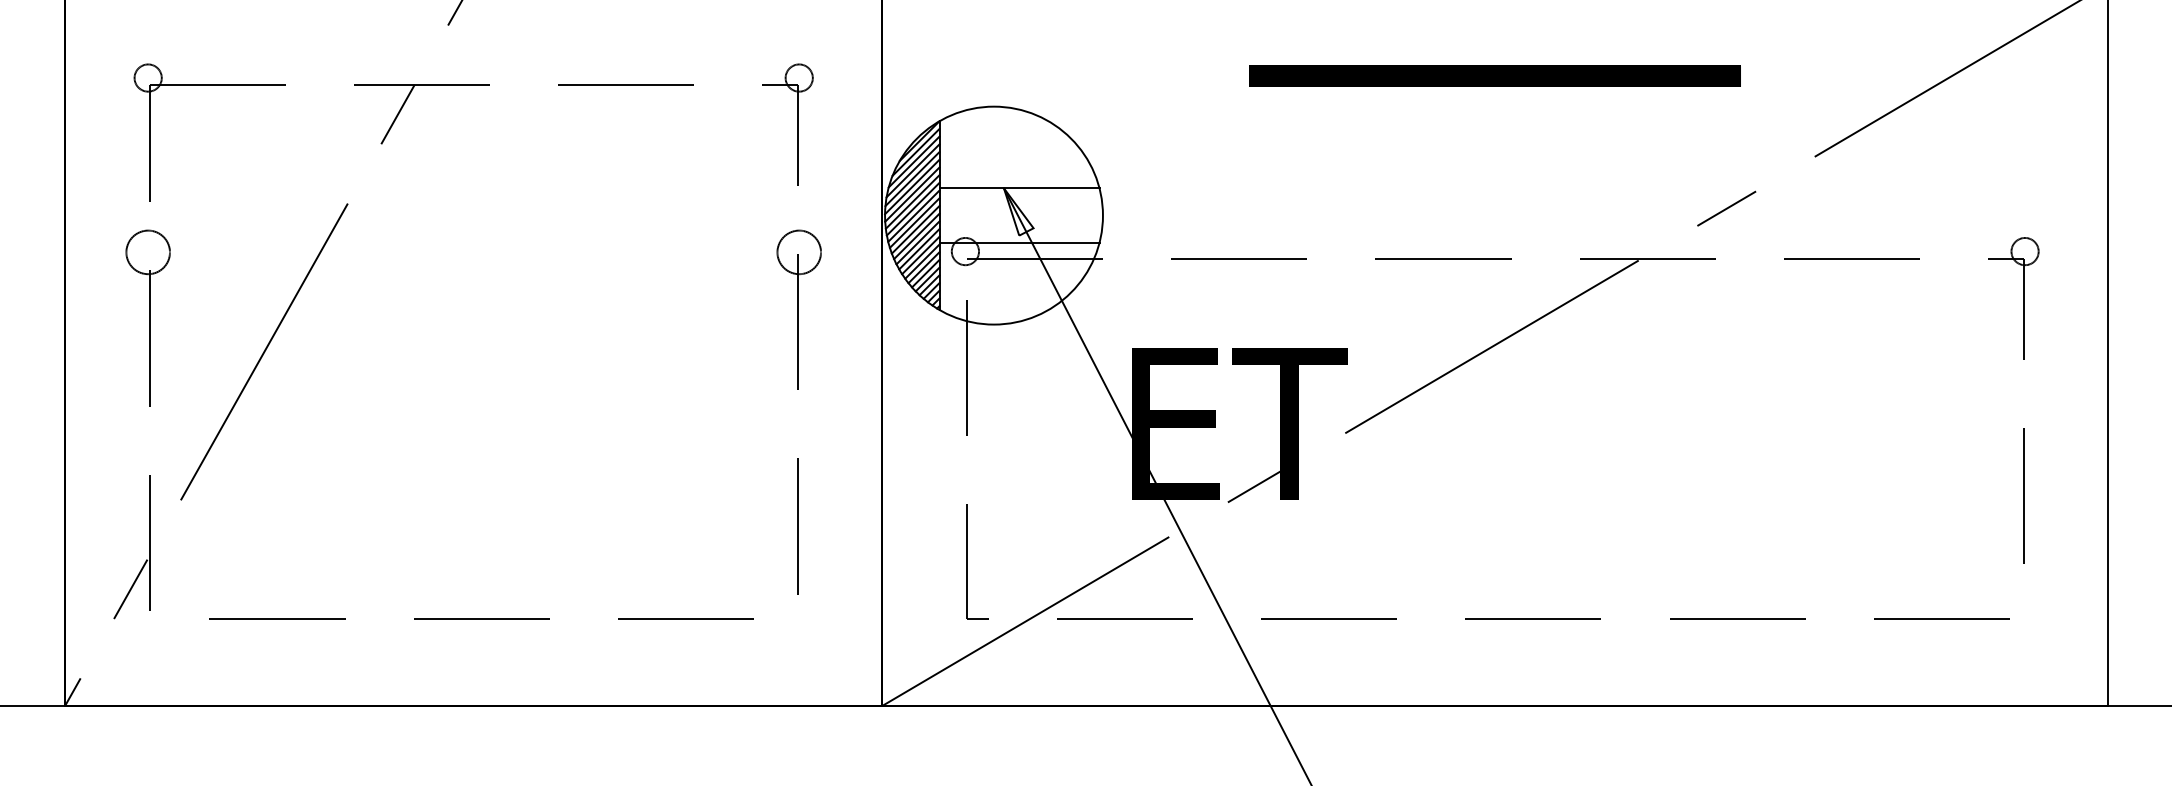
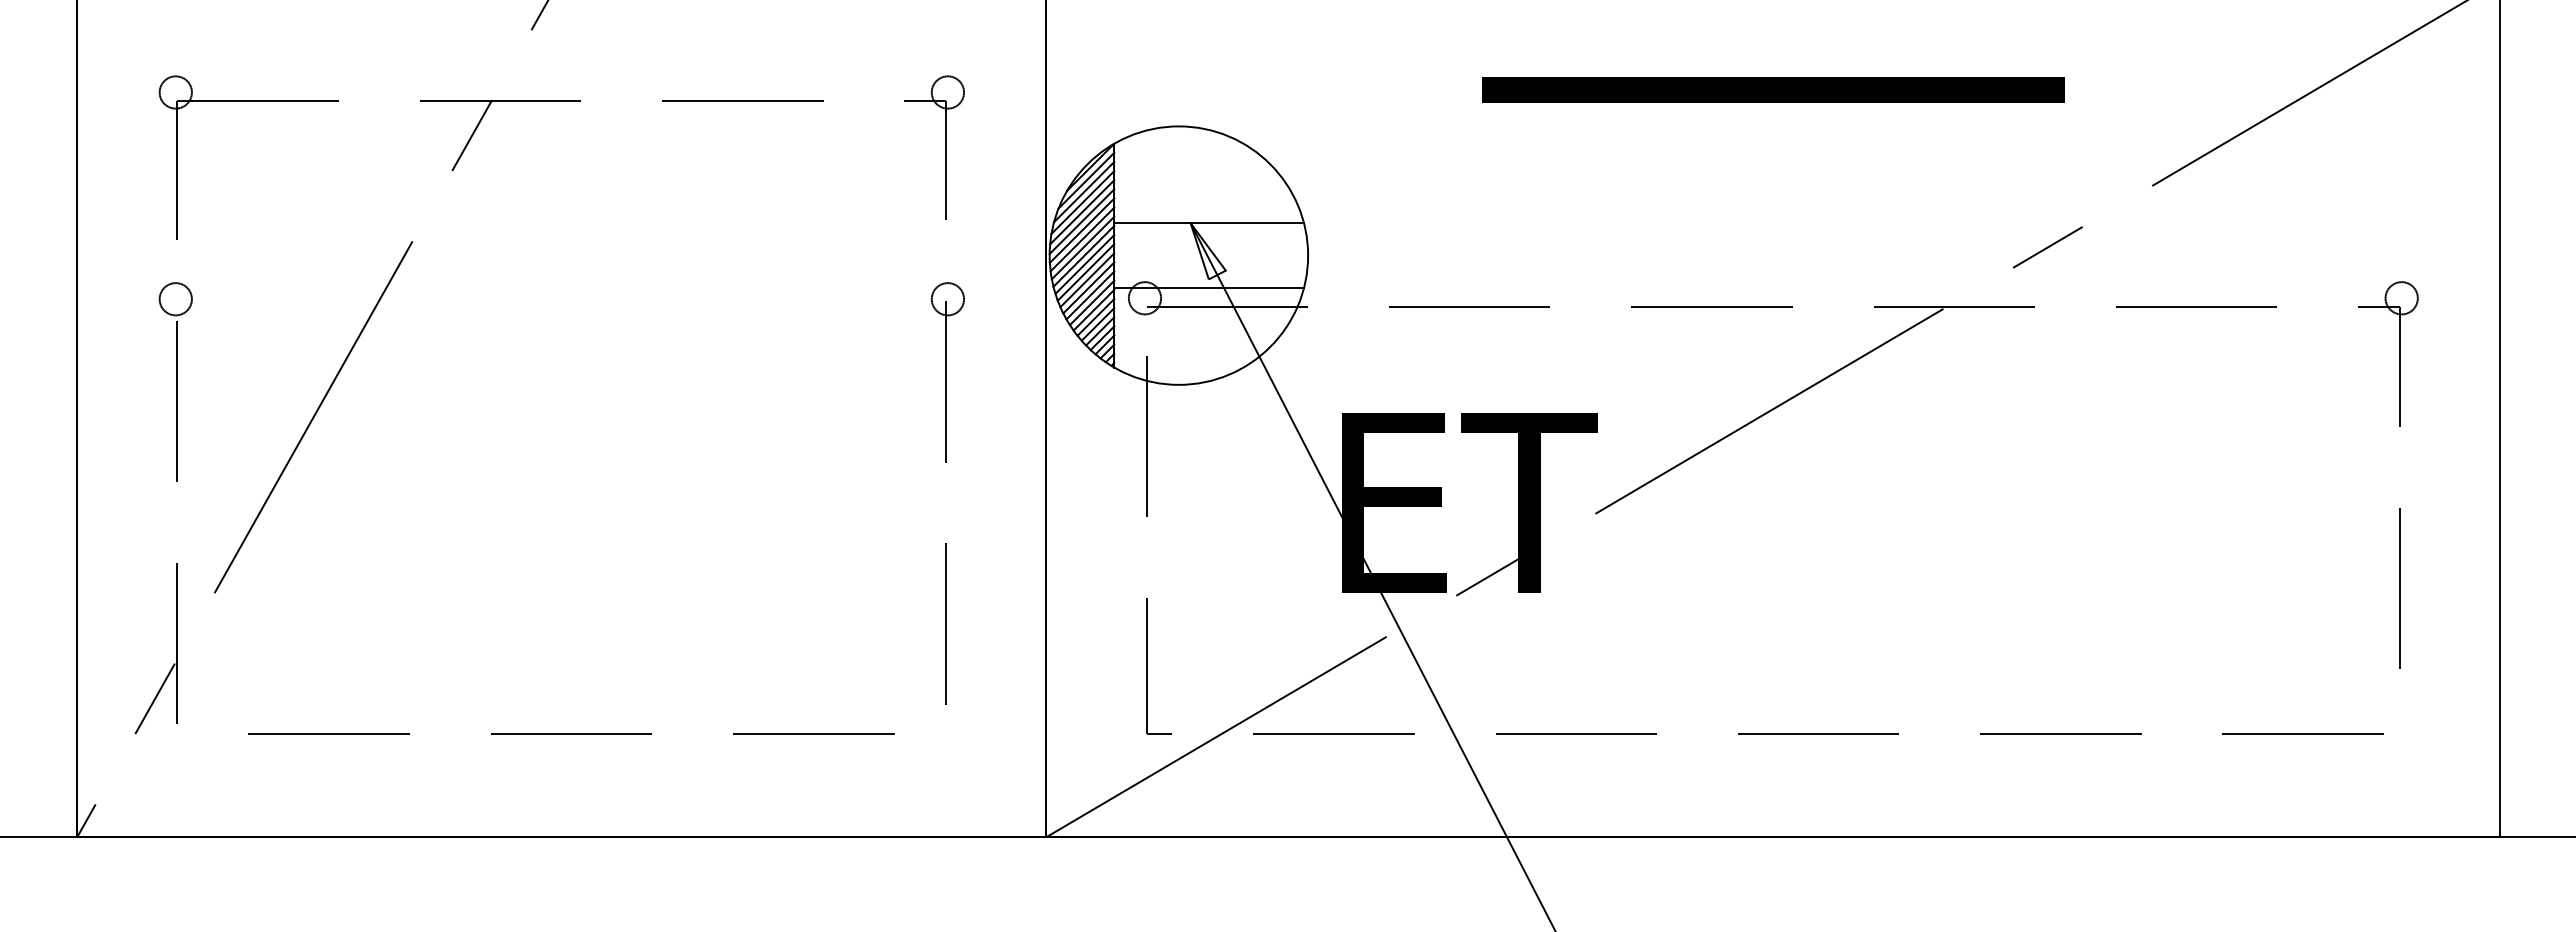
circle: (147, 252) -> (175, 299), size x0.62
circle: (798, 252) -> (947, 299), size x0.62

